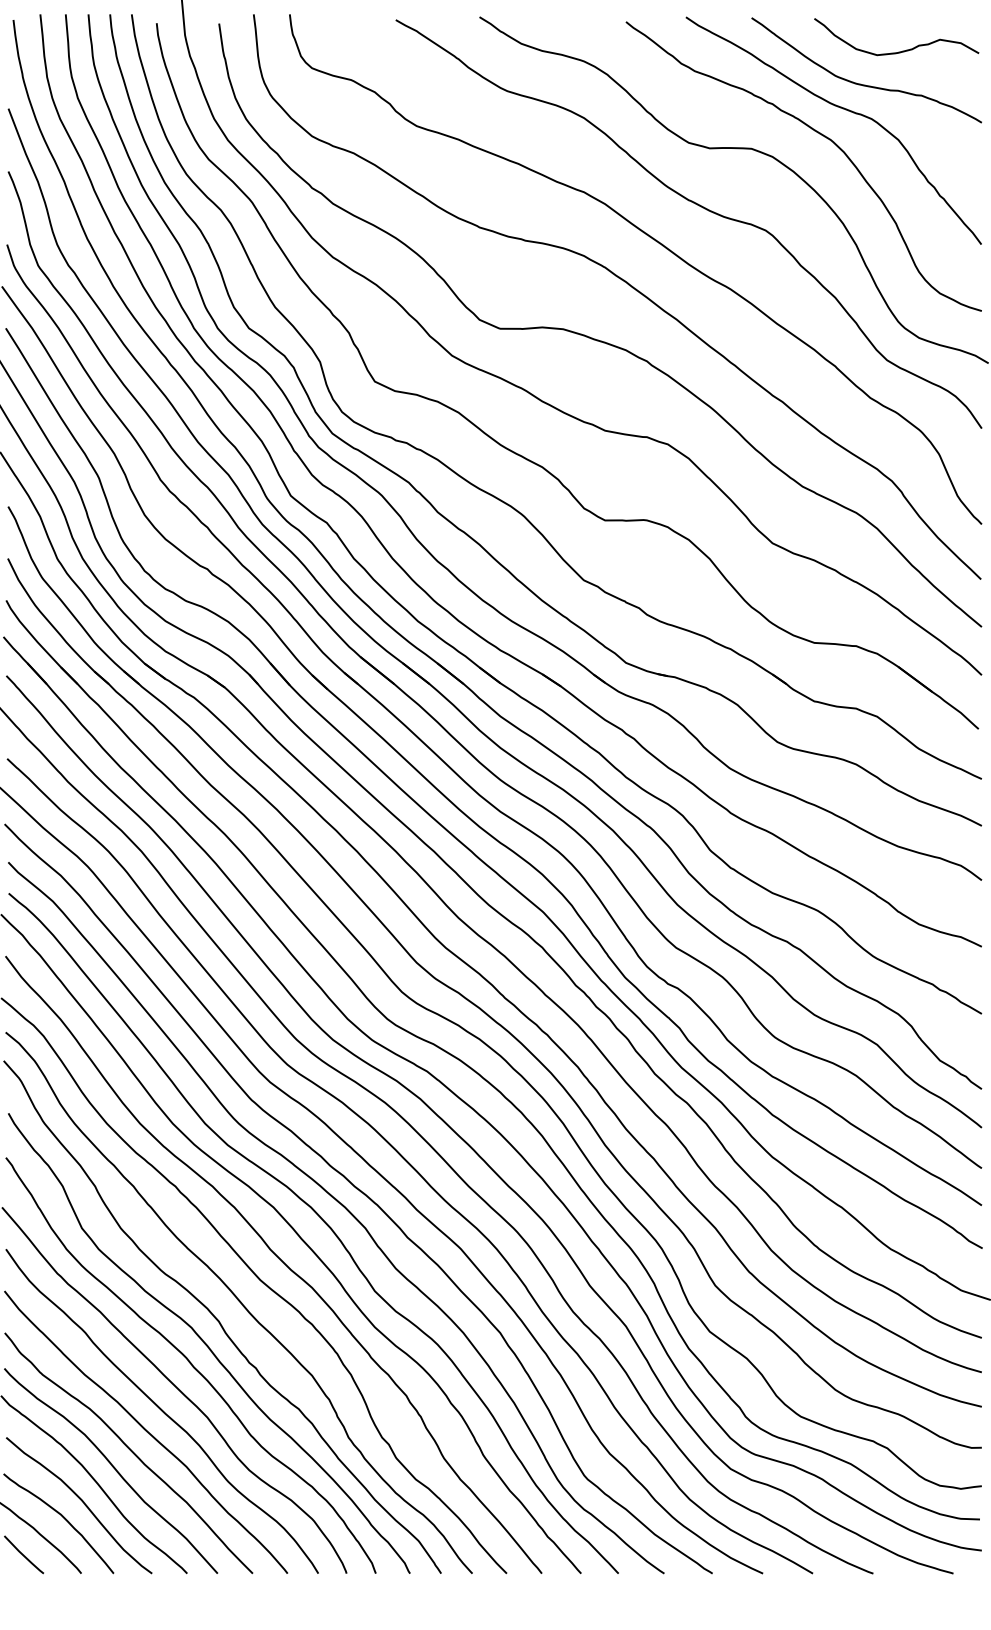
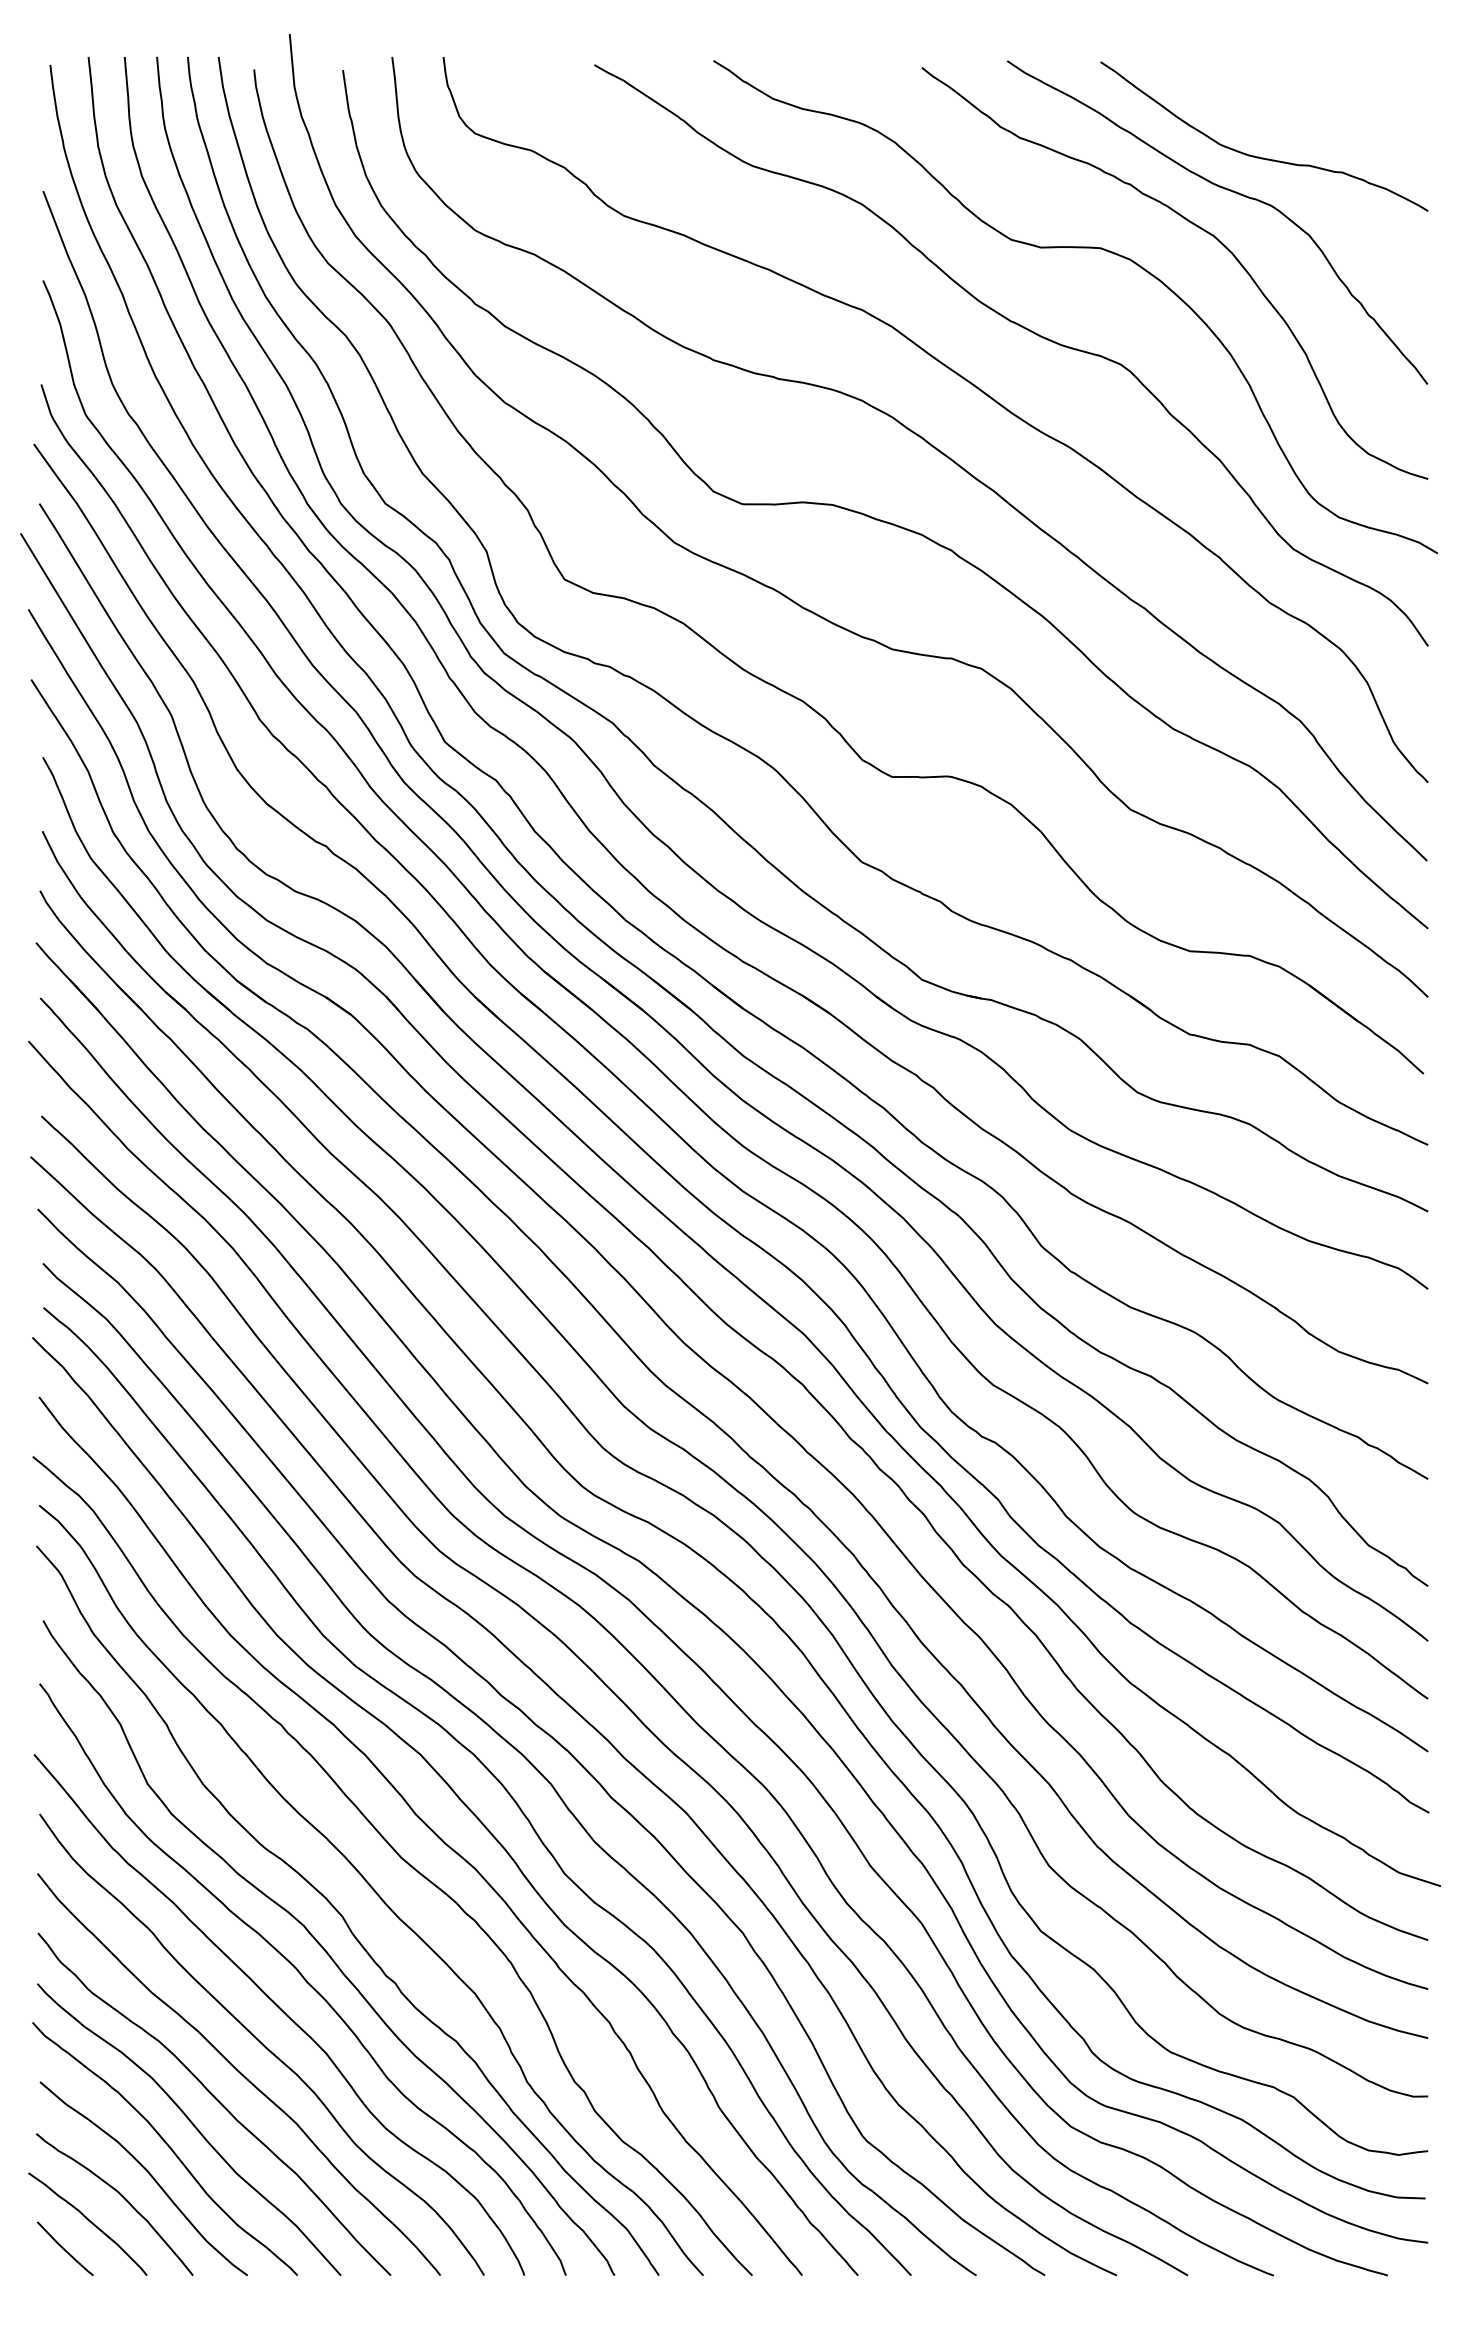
curve: (900, 51) -> (1312, 109), removed

